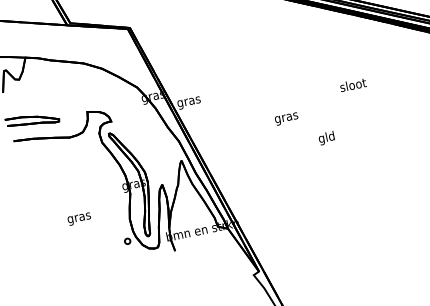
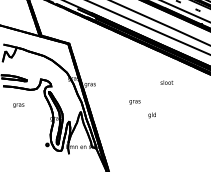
text: (352, 84) -> (166, 82), moved
text: (78, 218) -> (18, 105), moved

